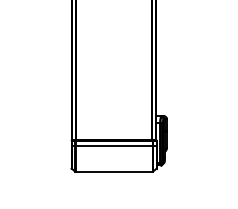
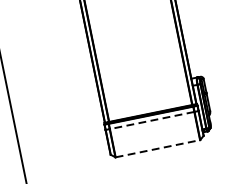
line: (114, 145) -> (152, 119), solid -> dashed
line: (114, 171) -> (158, 148), solid -> dashed

